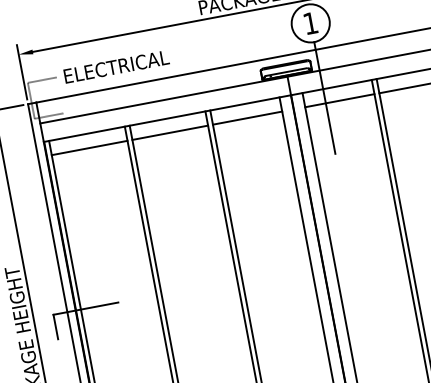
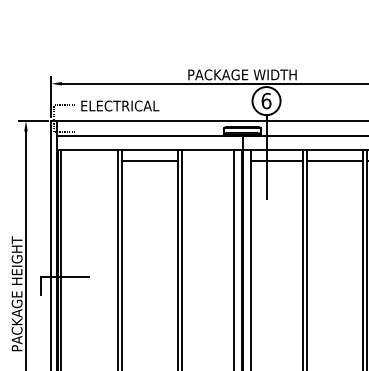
text: (310, 22) -> (266, 100), 1 -> 6
line: (246, 117) -> (207, 160), removed
line: (89, 147) -> (89, 160), removed

